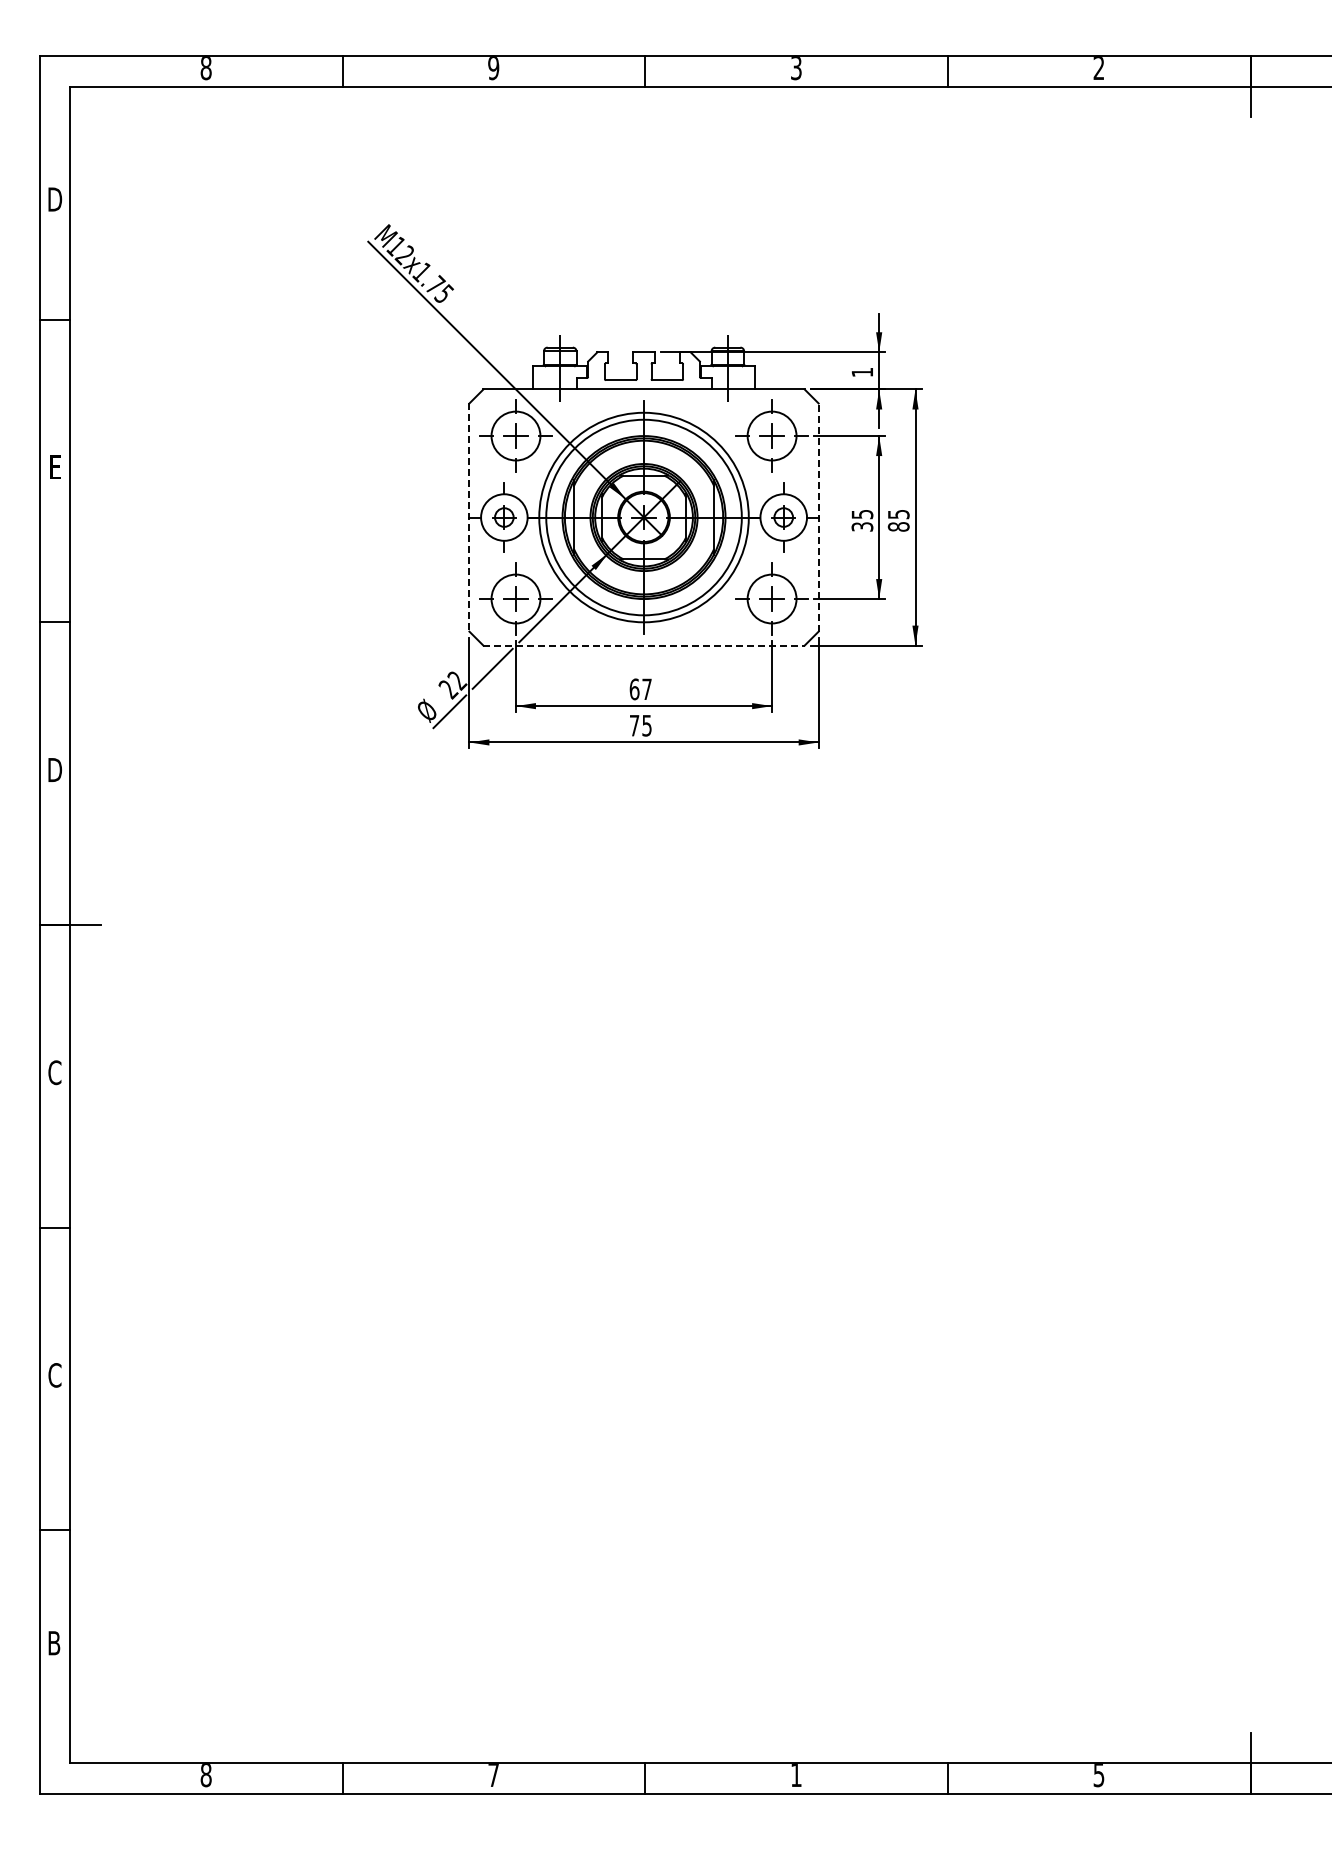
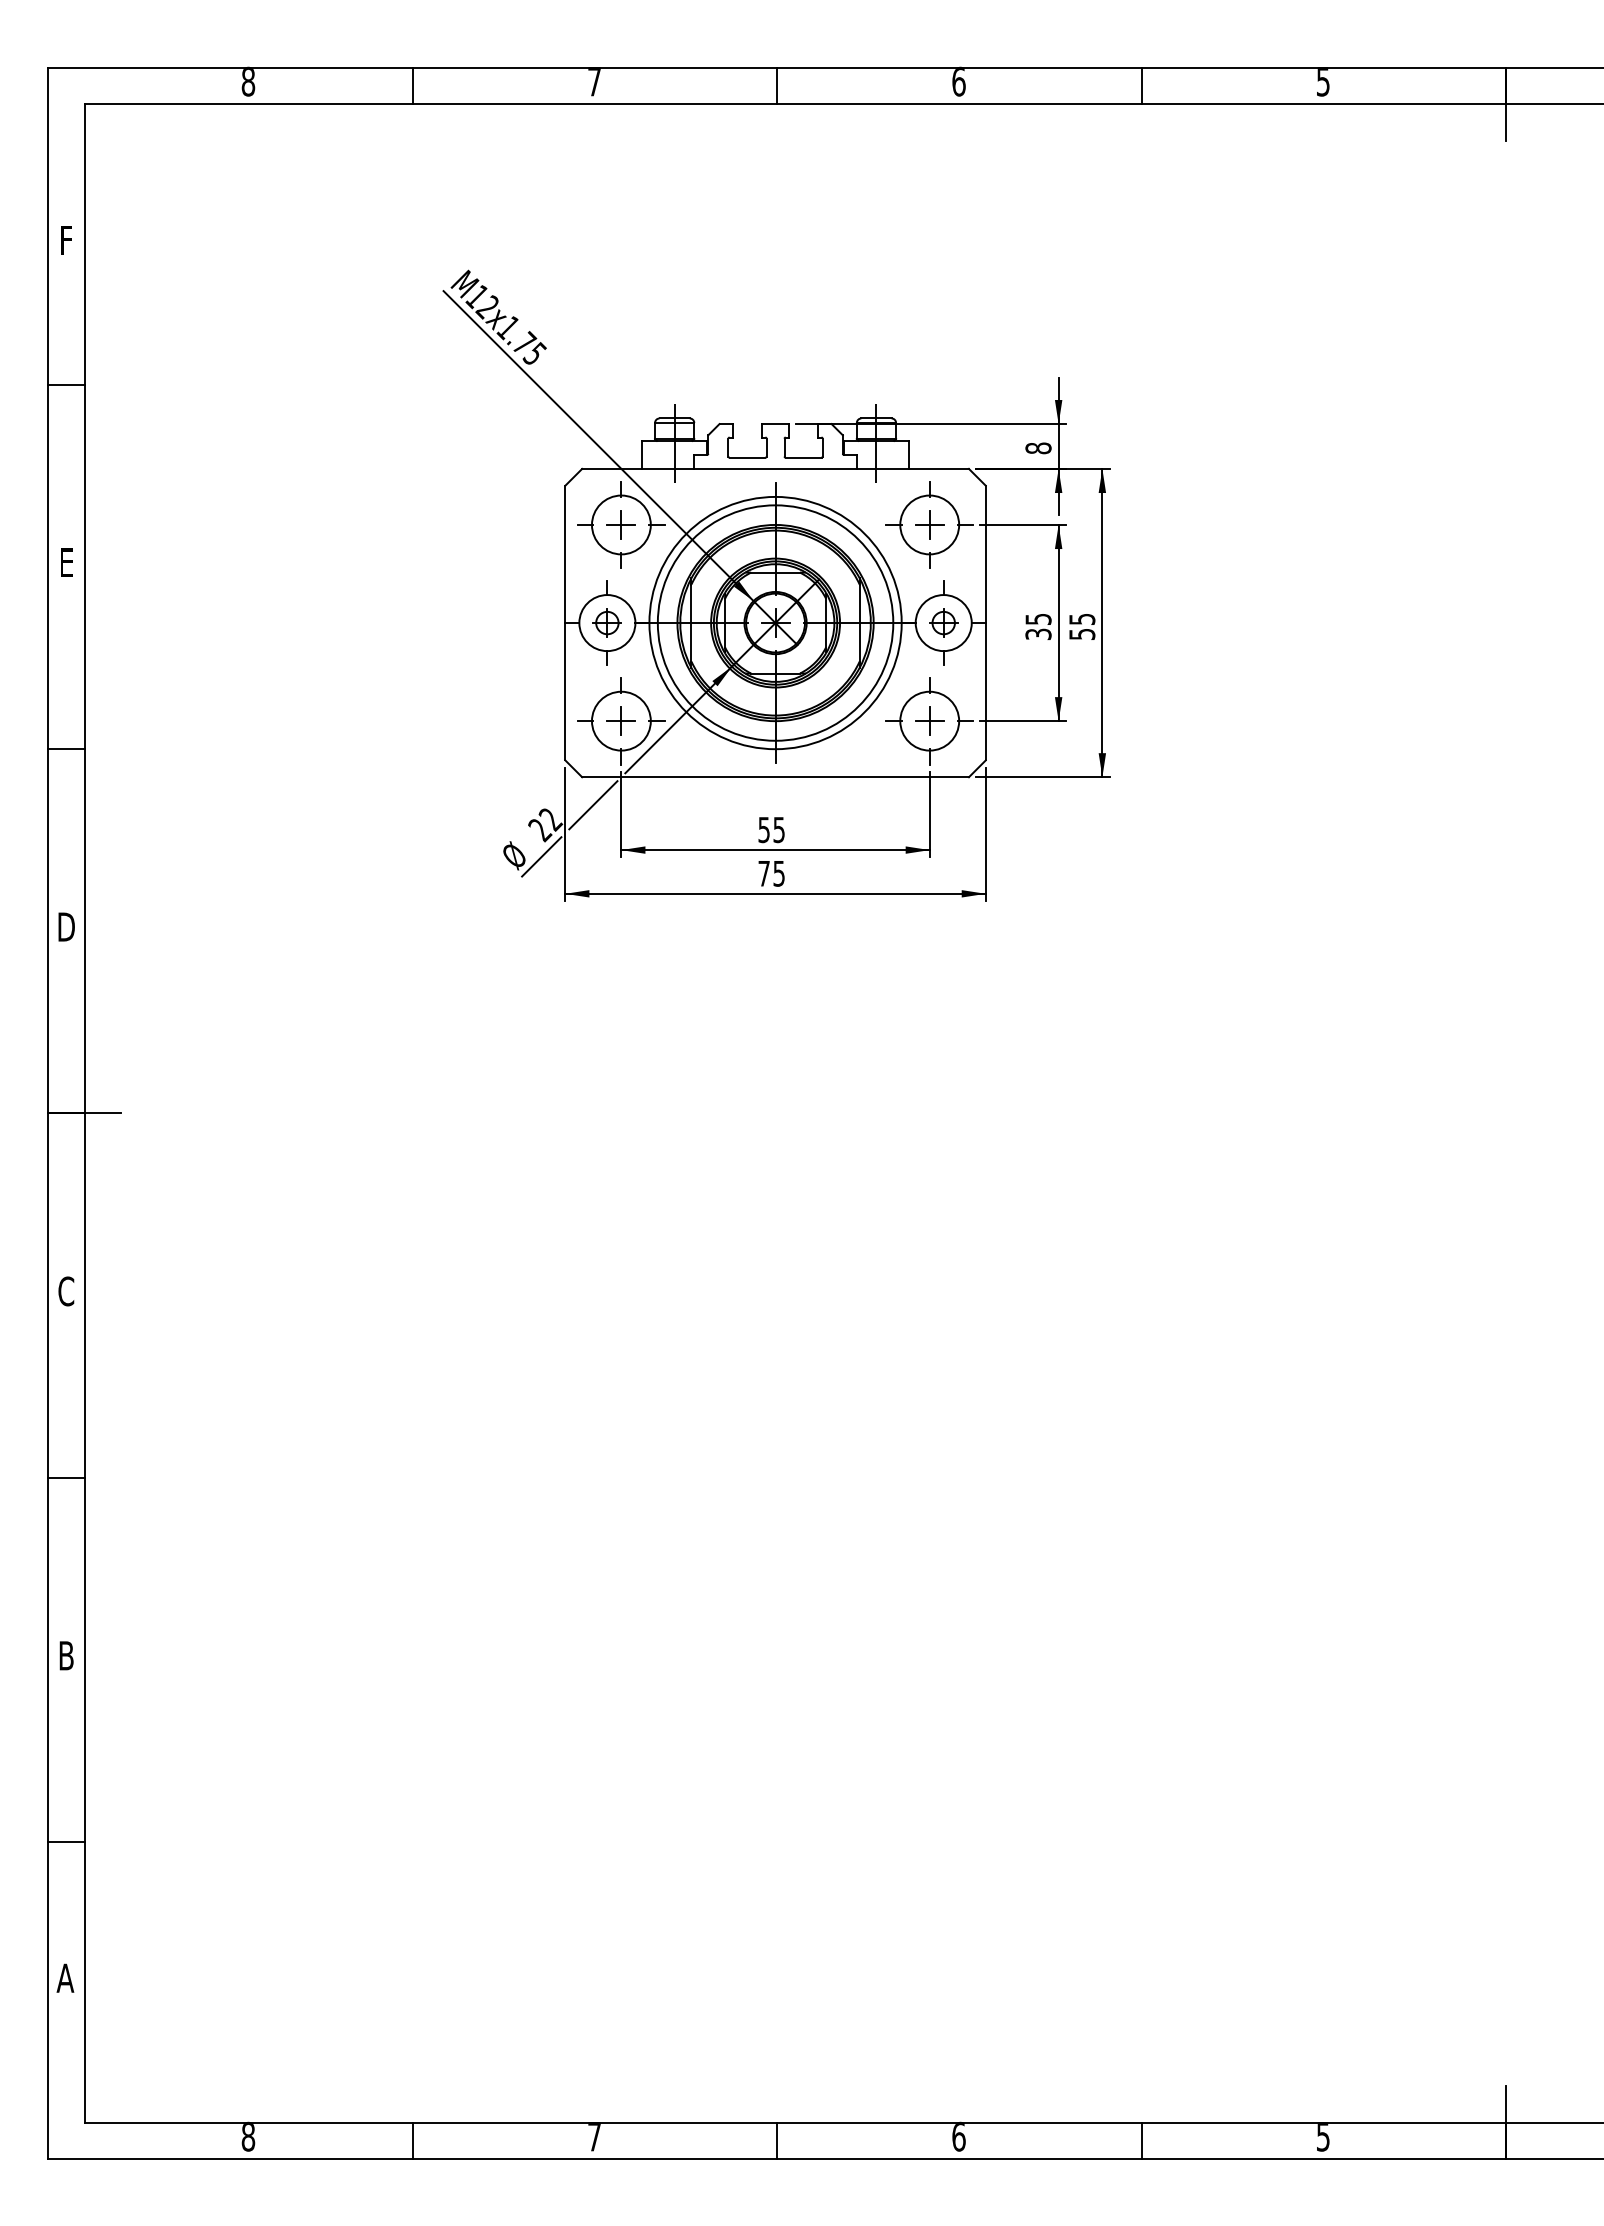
text: (493, 68) -> (594, 82), 9 -> 7
text: (796, 68) -> (959, 82), 3 -> 6
text: (1098, 68) -> (1322, 82), 2 -> 5
text: (55, 199) -> (67, 240), D -> F
text: (862, 372) -> (1038, 448), 1 -> 8
line: (818, 517) -> (985, 623), dashed -> solid
line: (469, 518) -> (565, 624), dashed -> solid
text: (898, 526) -> (1081, 633), 85 -> 55
line: (644, 645) -> (776, 777), dashed -> solid
text: (640, 689) -> (771, 830), 67 -> 55
text: (54, 1375) -> (65, 1655), C -> B
text: (54, 1643) -> (65, 1978), B -> A
text: (796, 1775) -> (959, 2137), 1 -> 6

